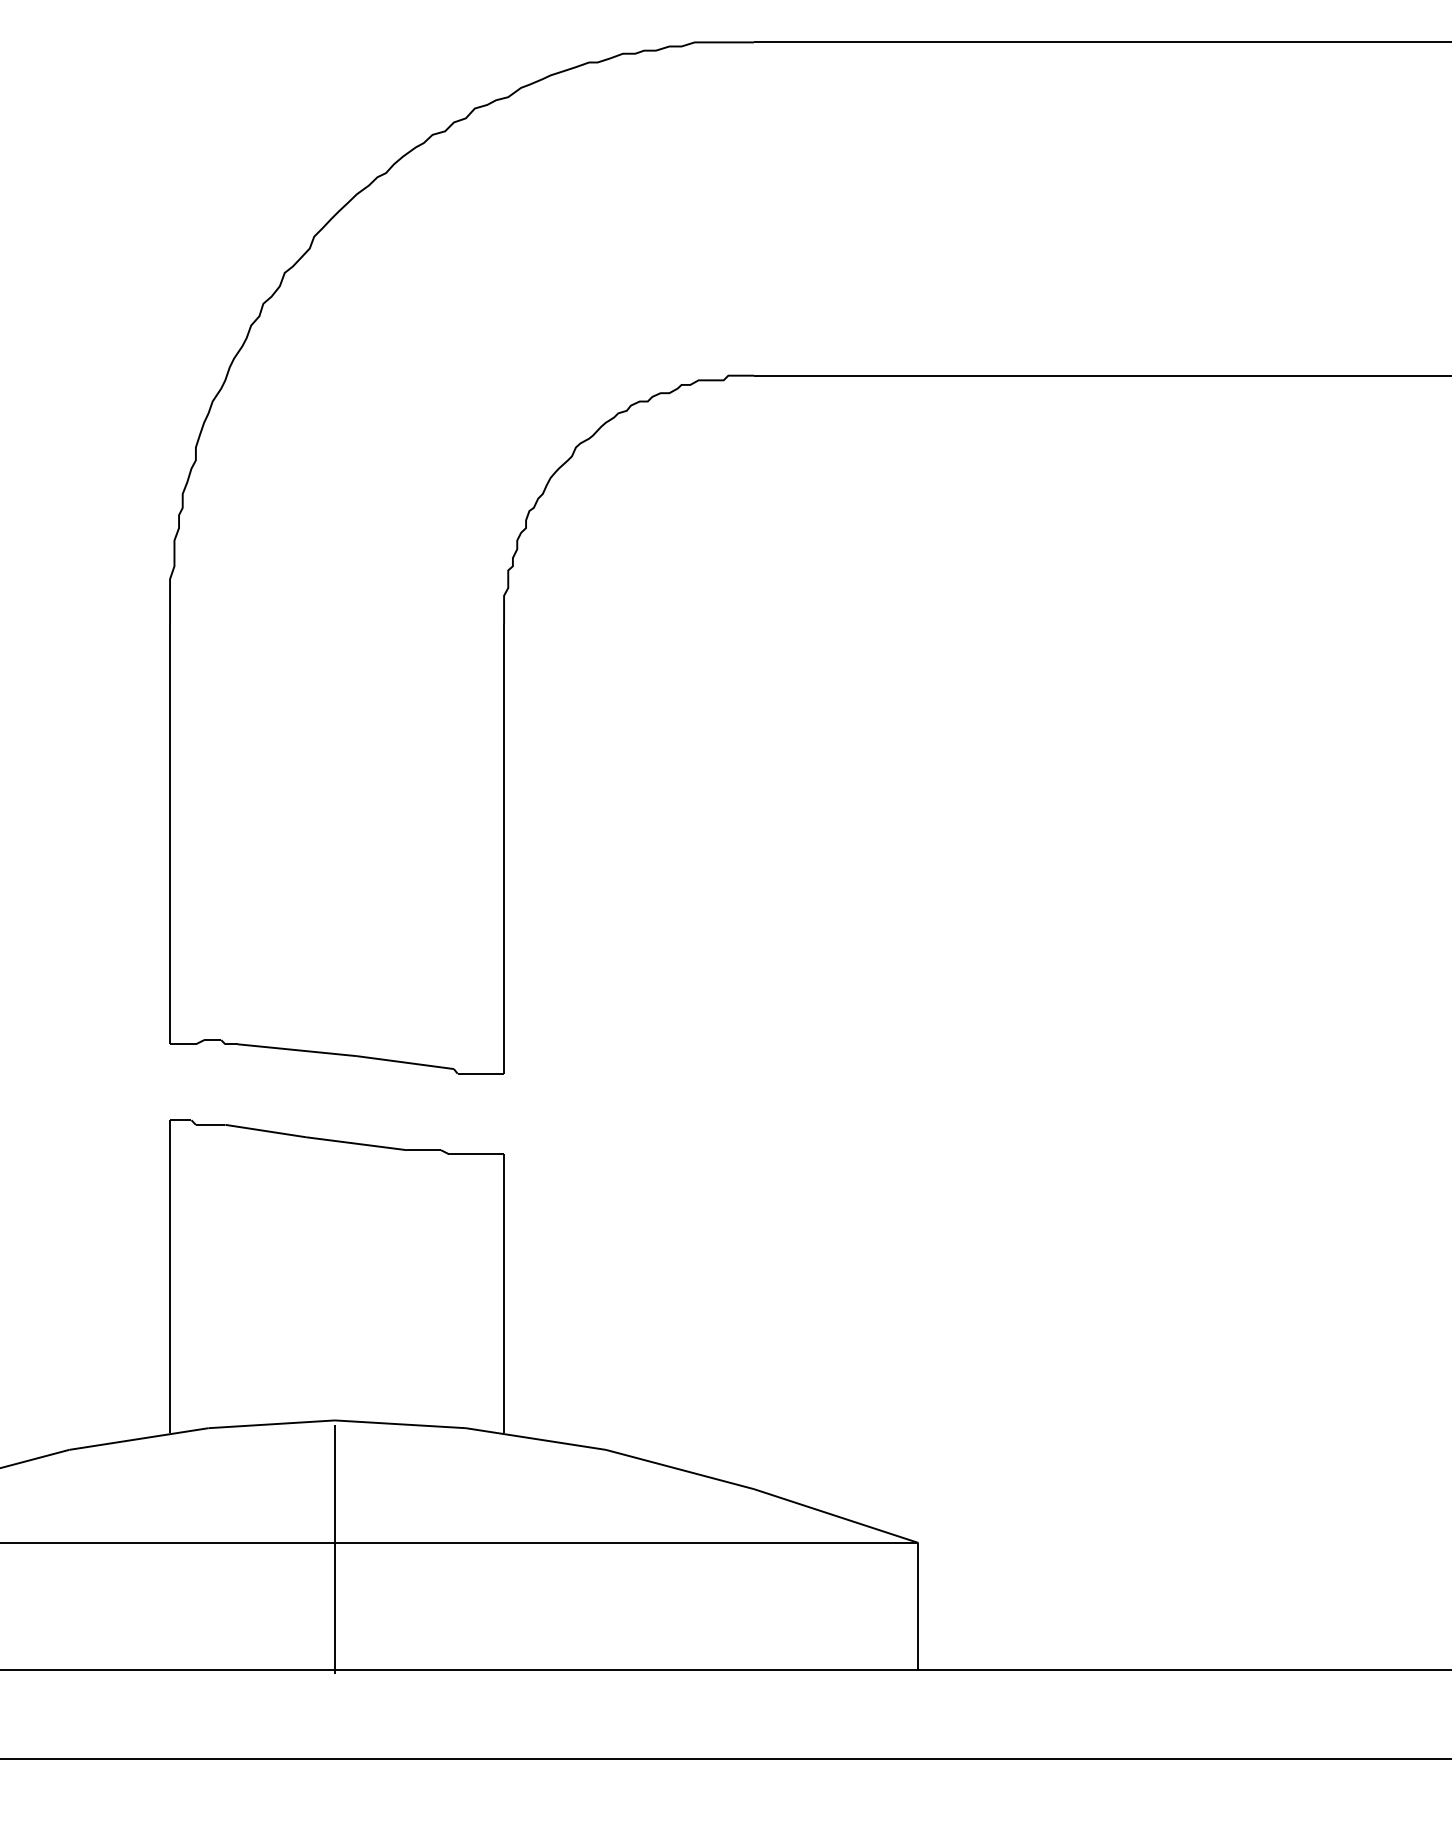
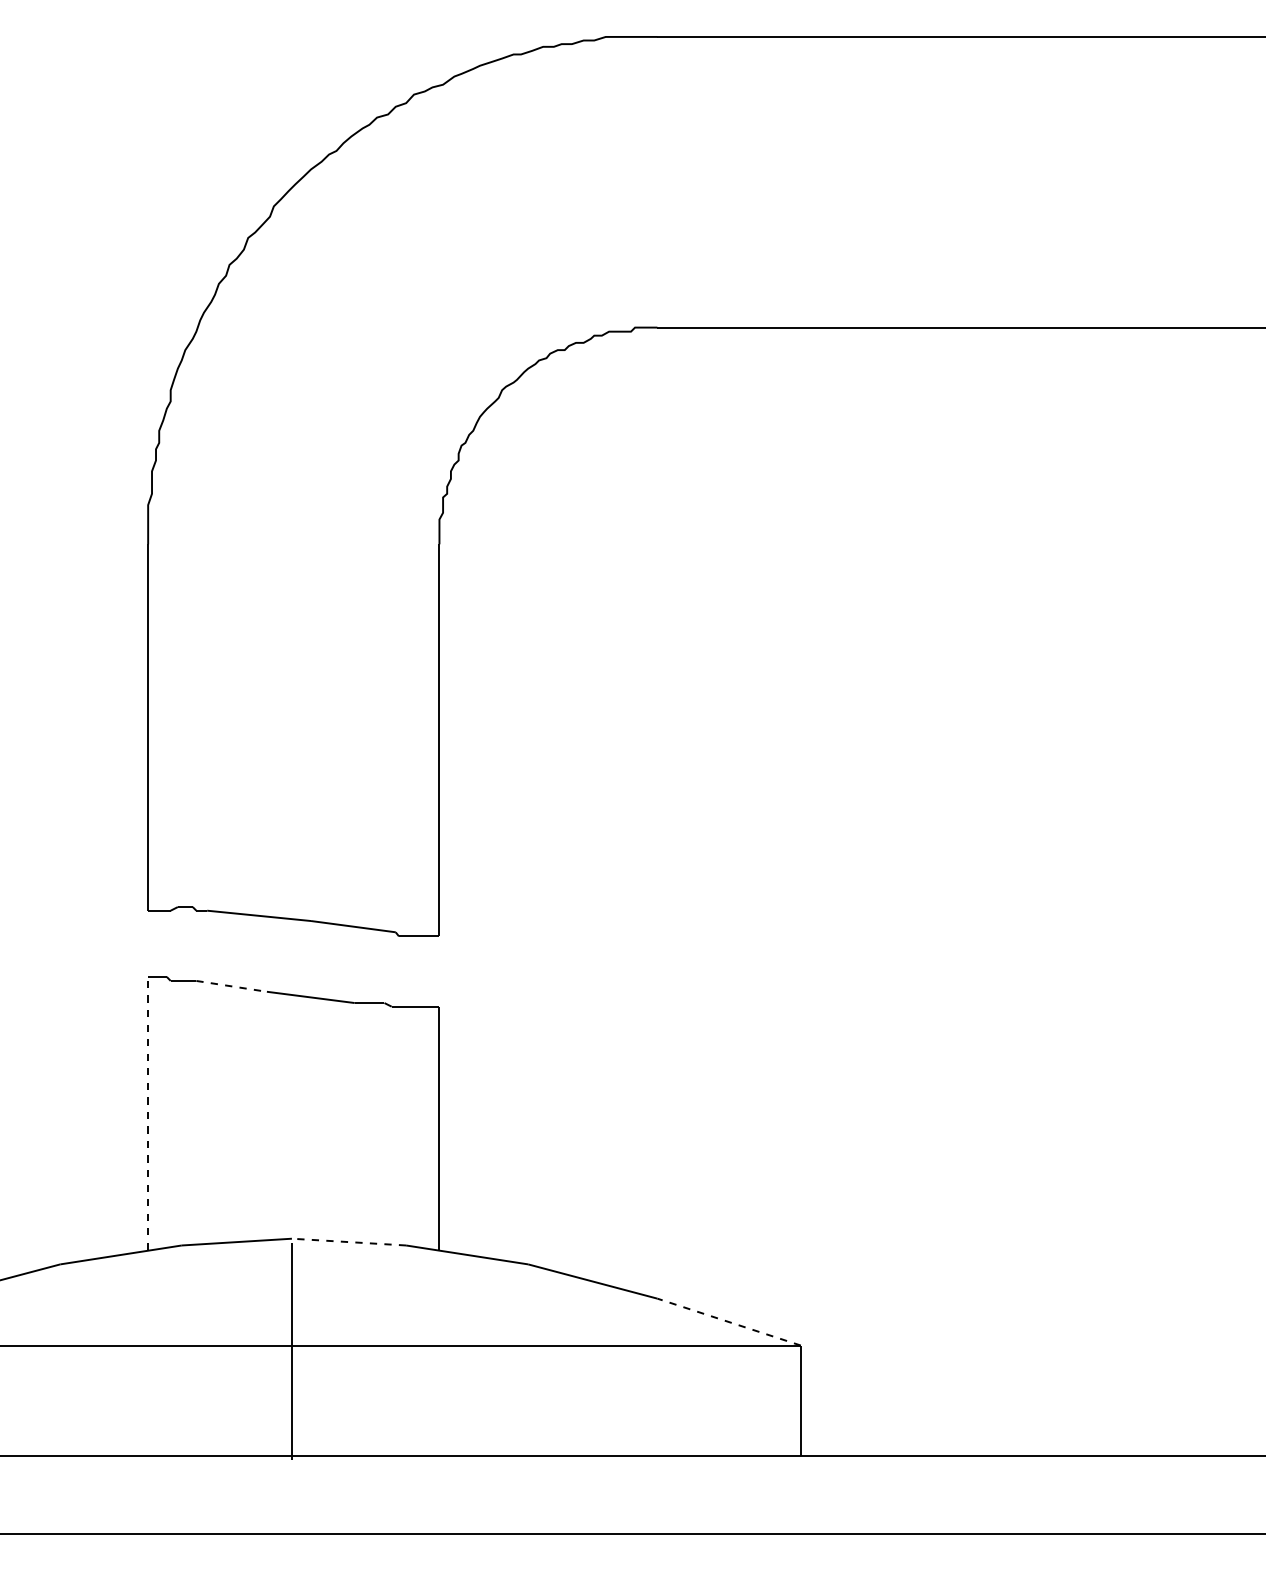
line: (265, 1131) -> (231, 986), solid -> dashed
line: (170, 1276) -> (148, 1113), solid -> dashed
line: (400, 1424) -> (349, 1242), solid -> dashed
line: (836, 1516) -> (729, 1322), solid -> dashed

